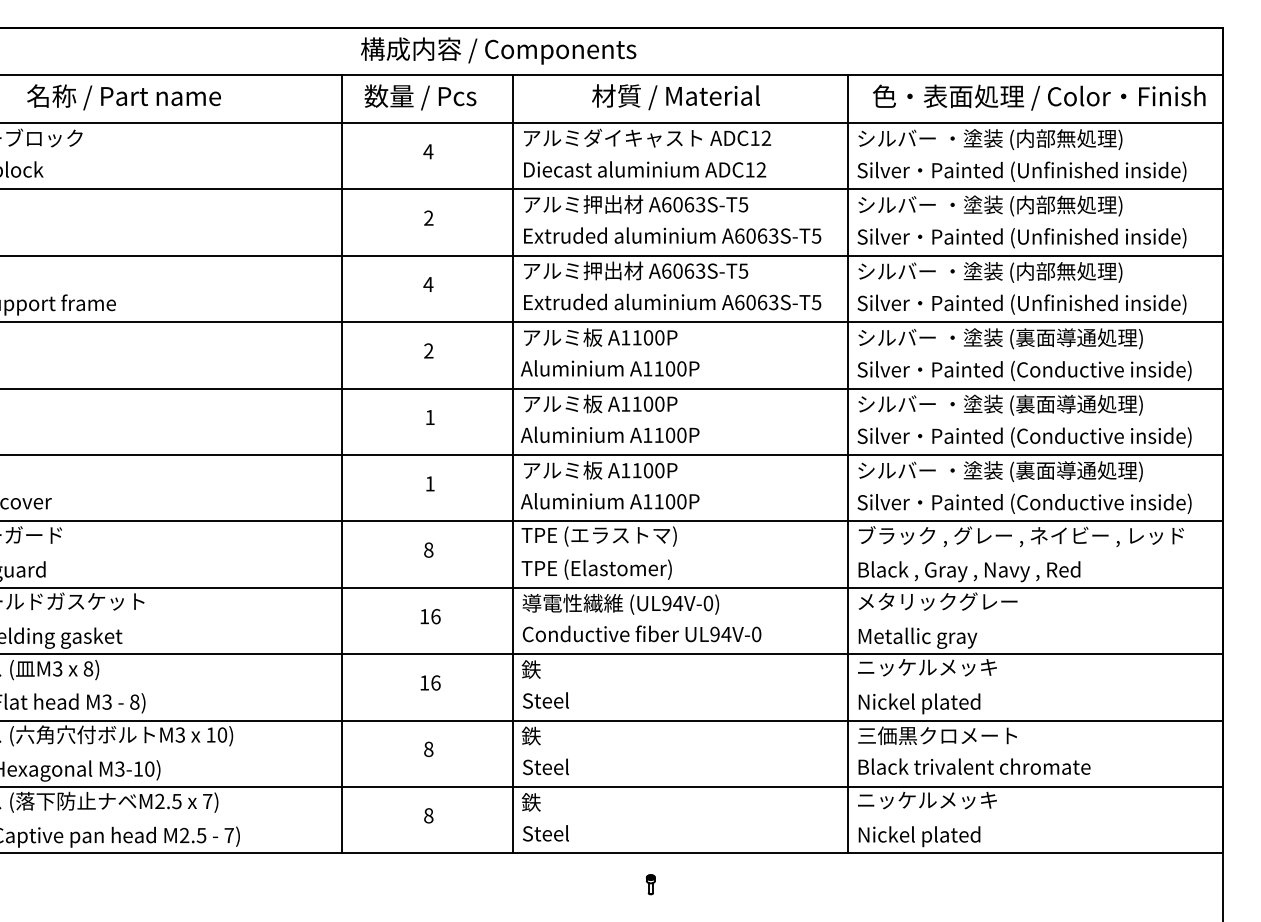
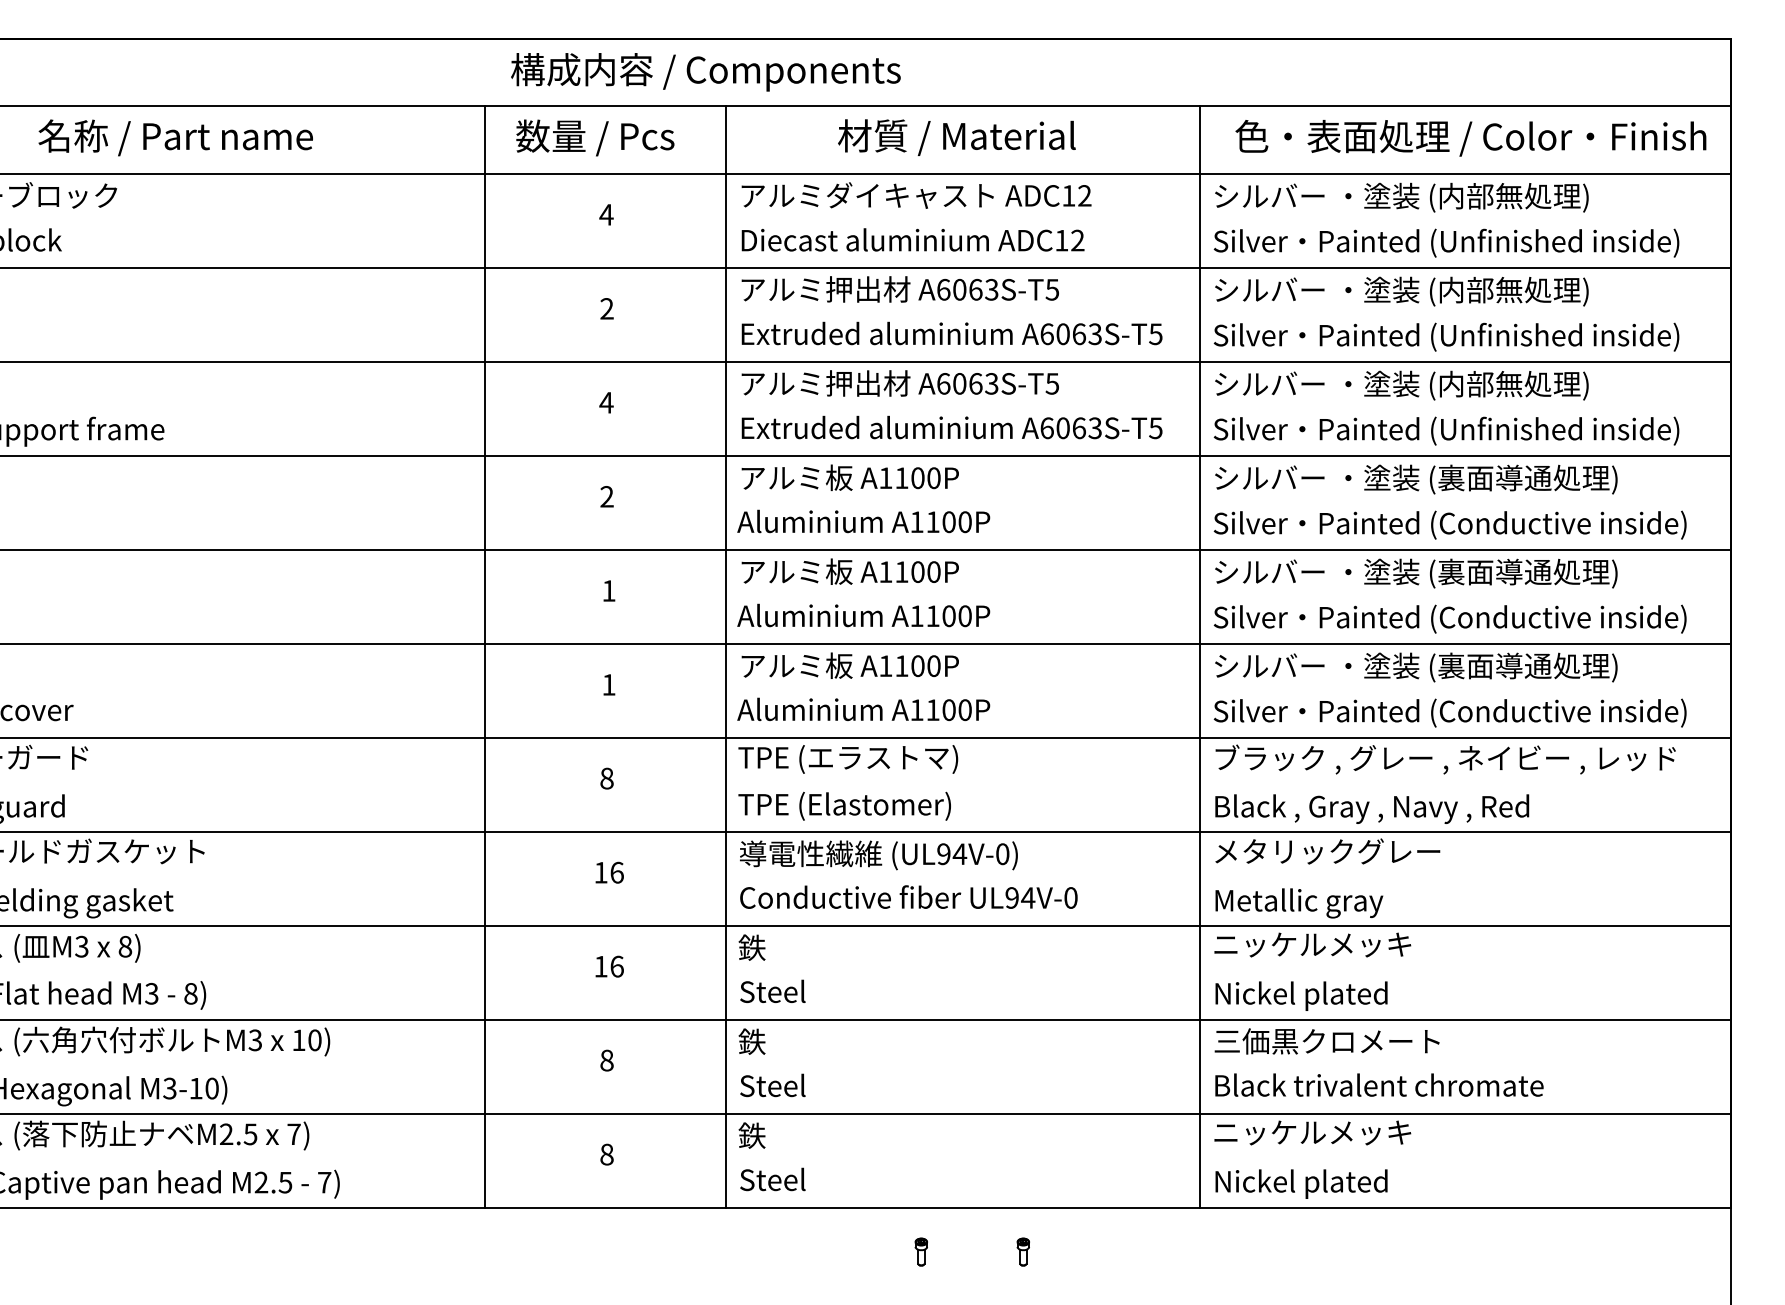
part: (722, 884) -> (1022, 1251), added

